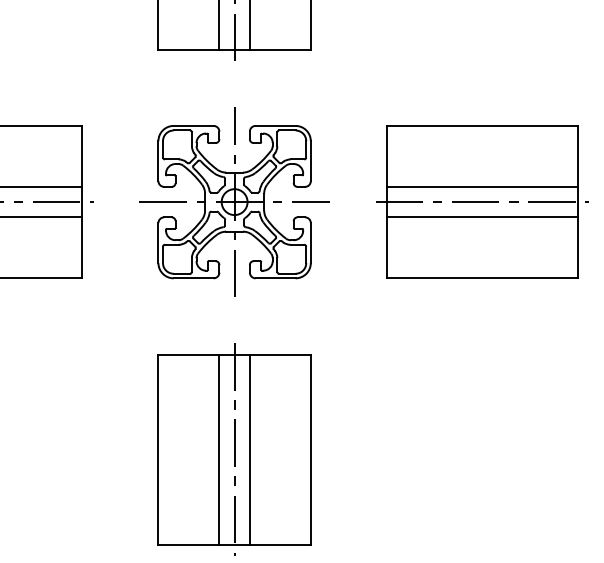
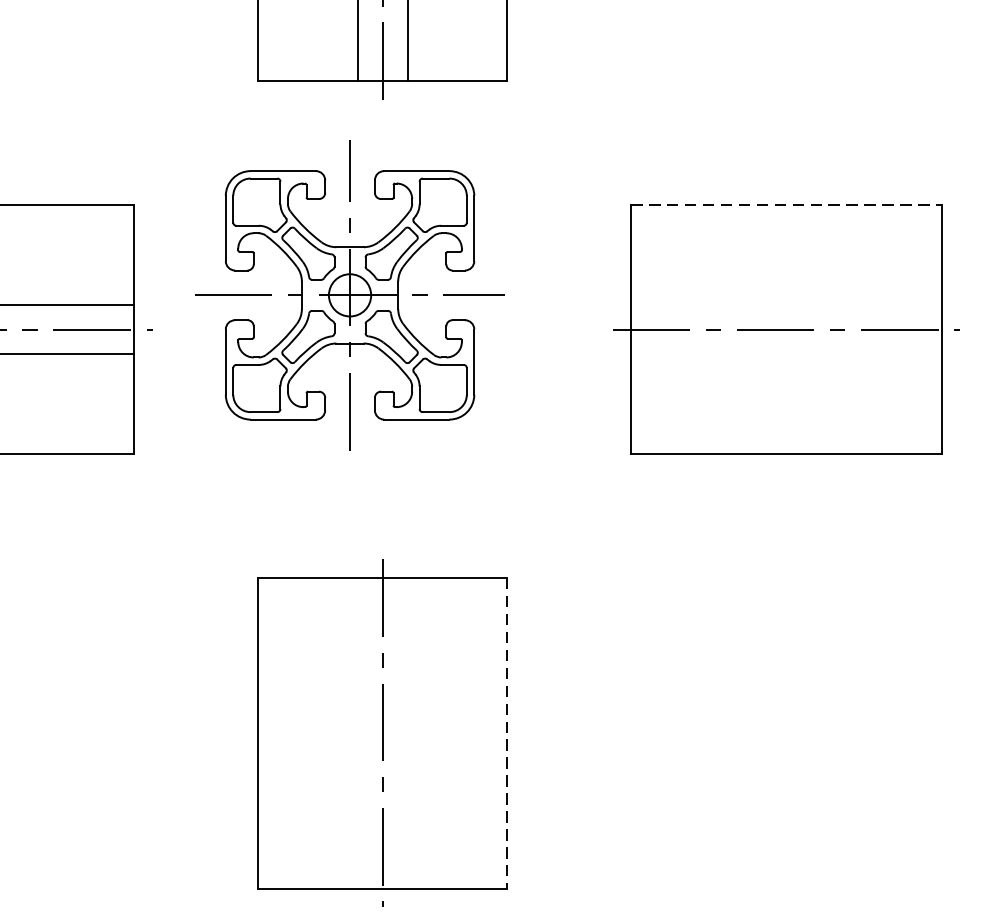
line: (482, 125) -> (786, 204), solid -> dashed
line: (482, 186) -> (786, 304), removed
part: (234, 201) -> (349, 294), moved
line: (482, 217) -> (786, 354), removed
line: (219, 449) -> (357, 732), removed
line: (249, 449) -> (406, 732), removed
line: (310, 450) -> (506, 734), solid -> dashed

